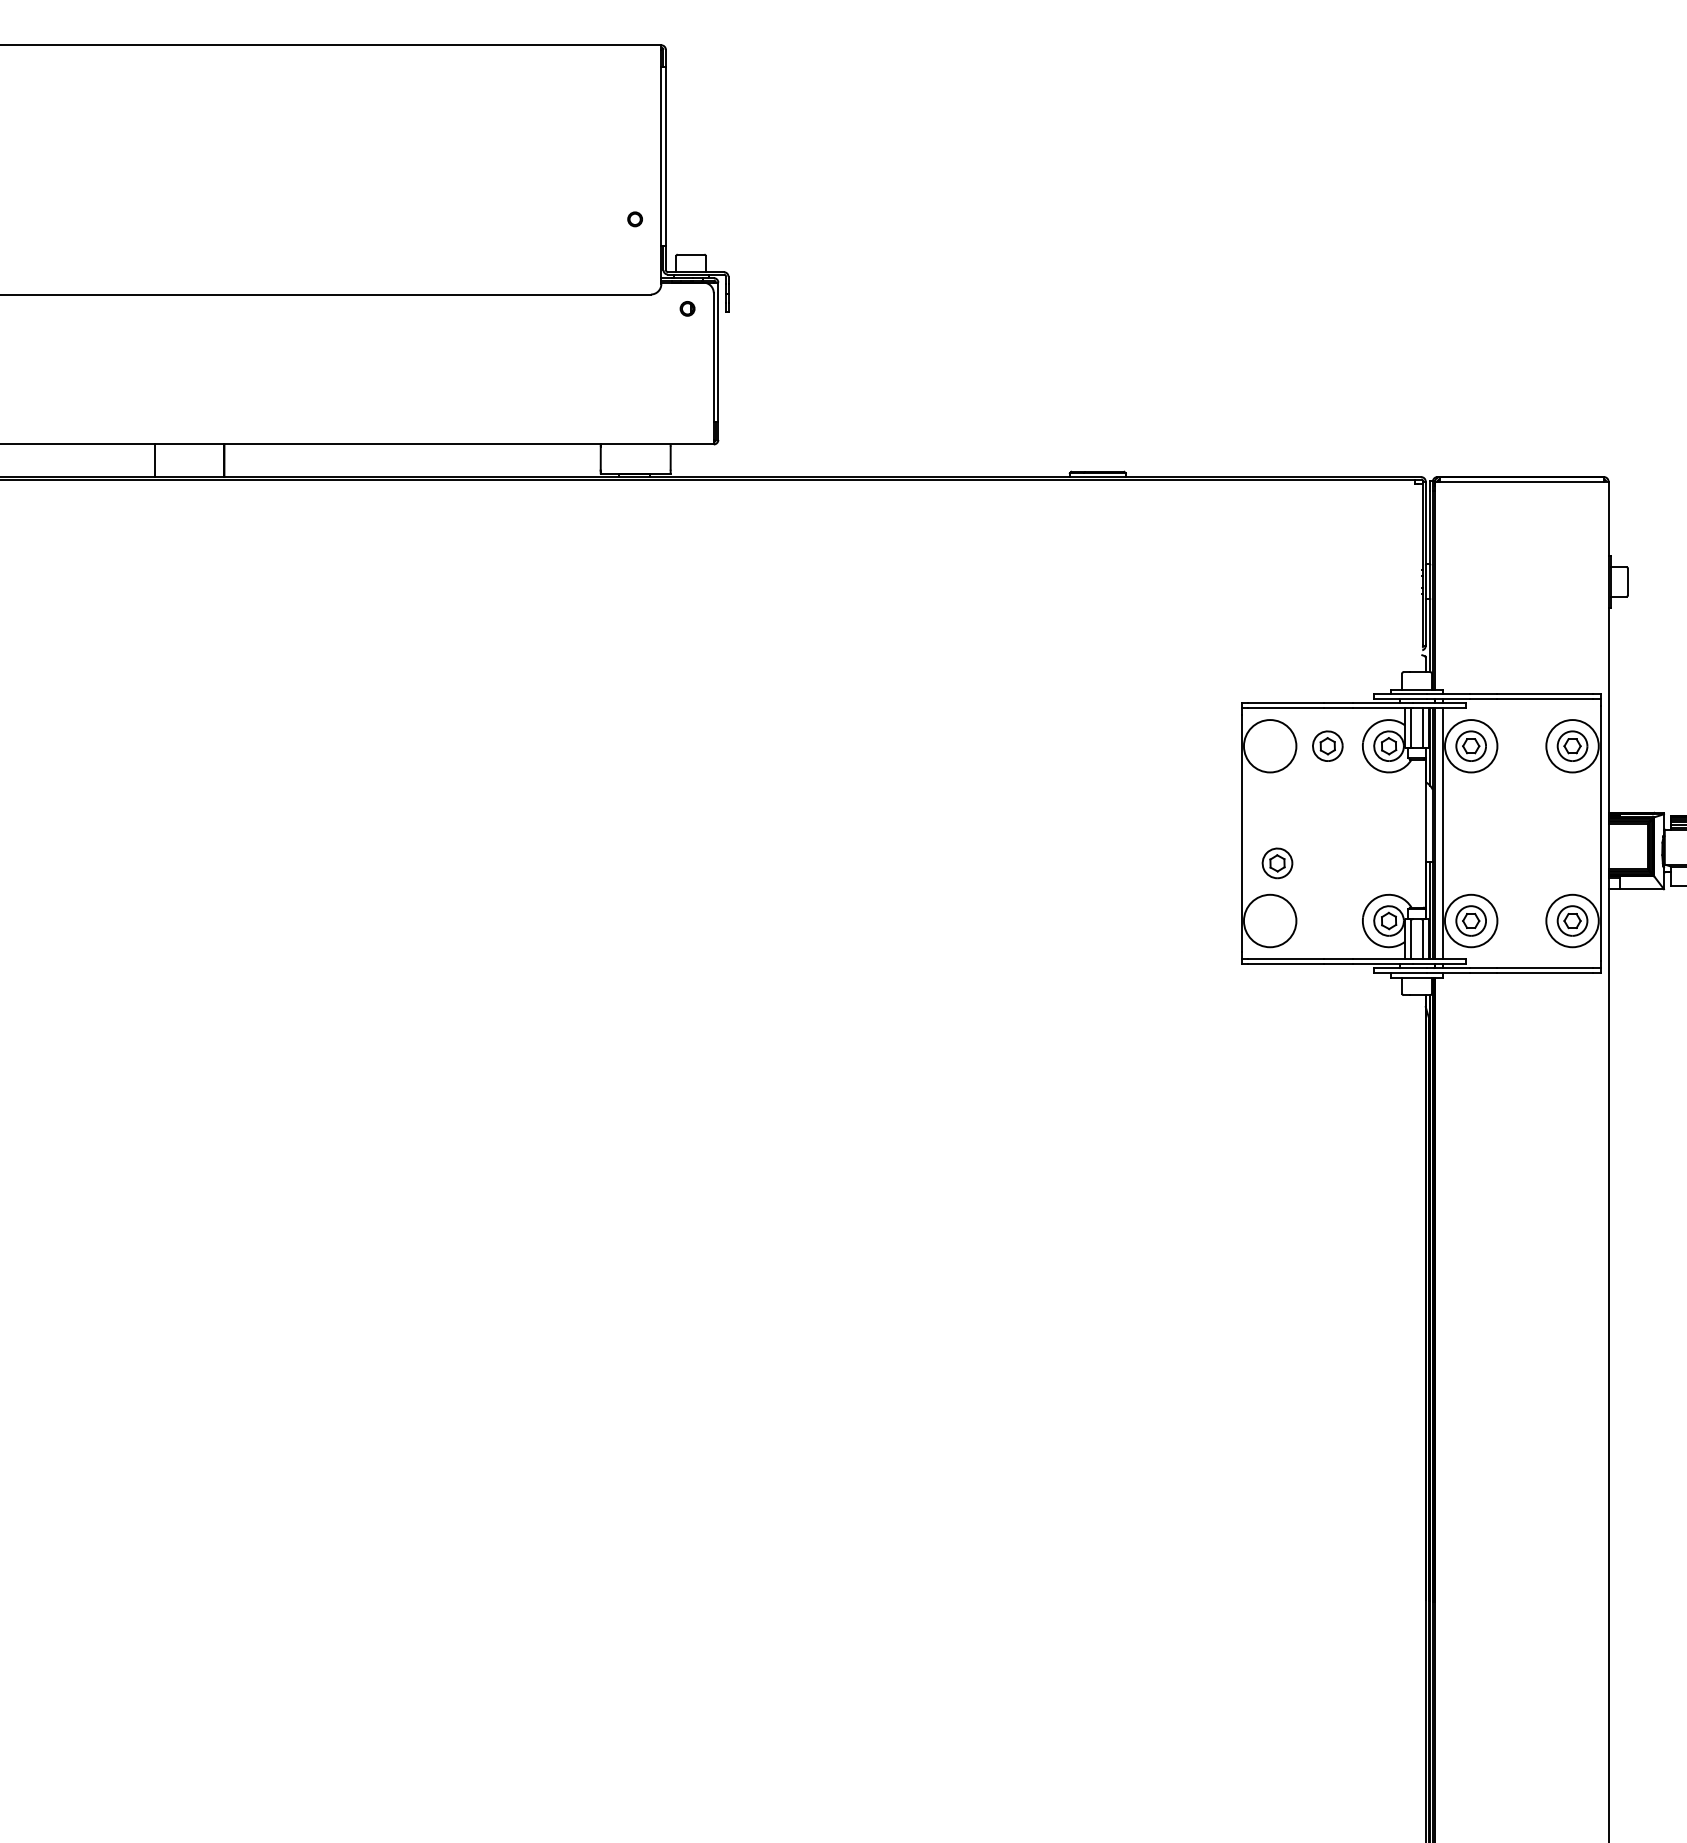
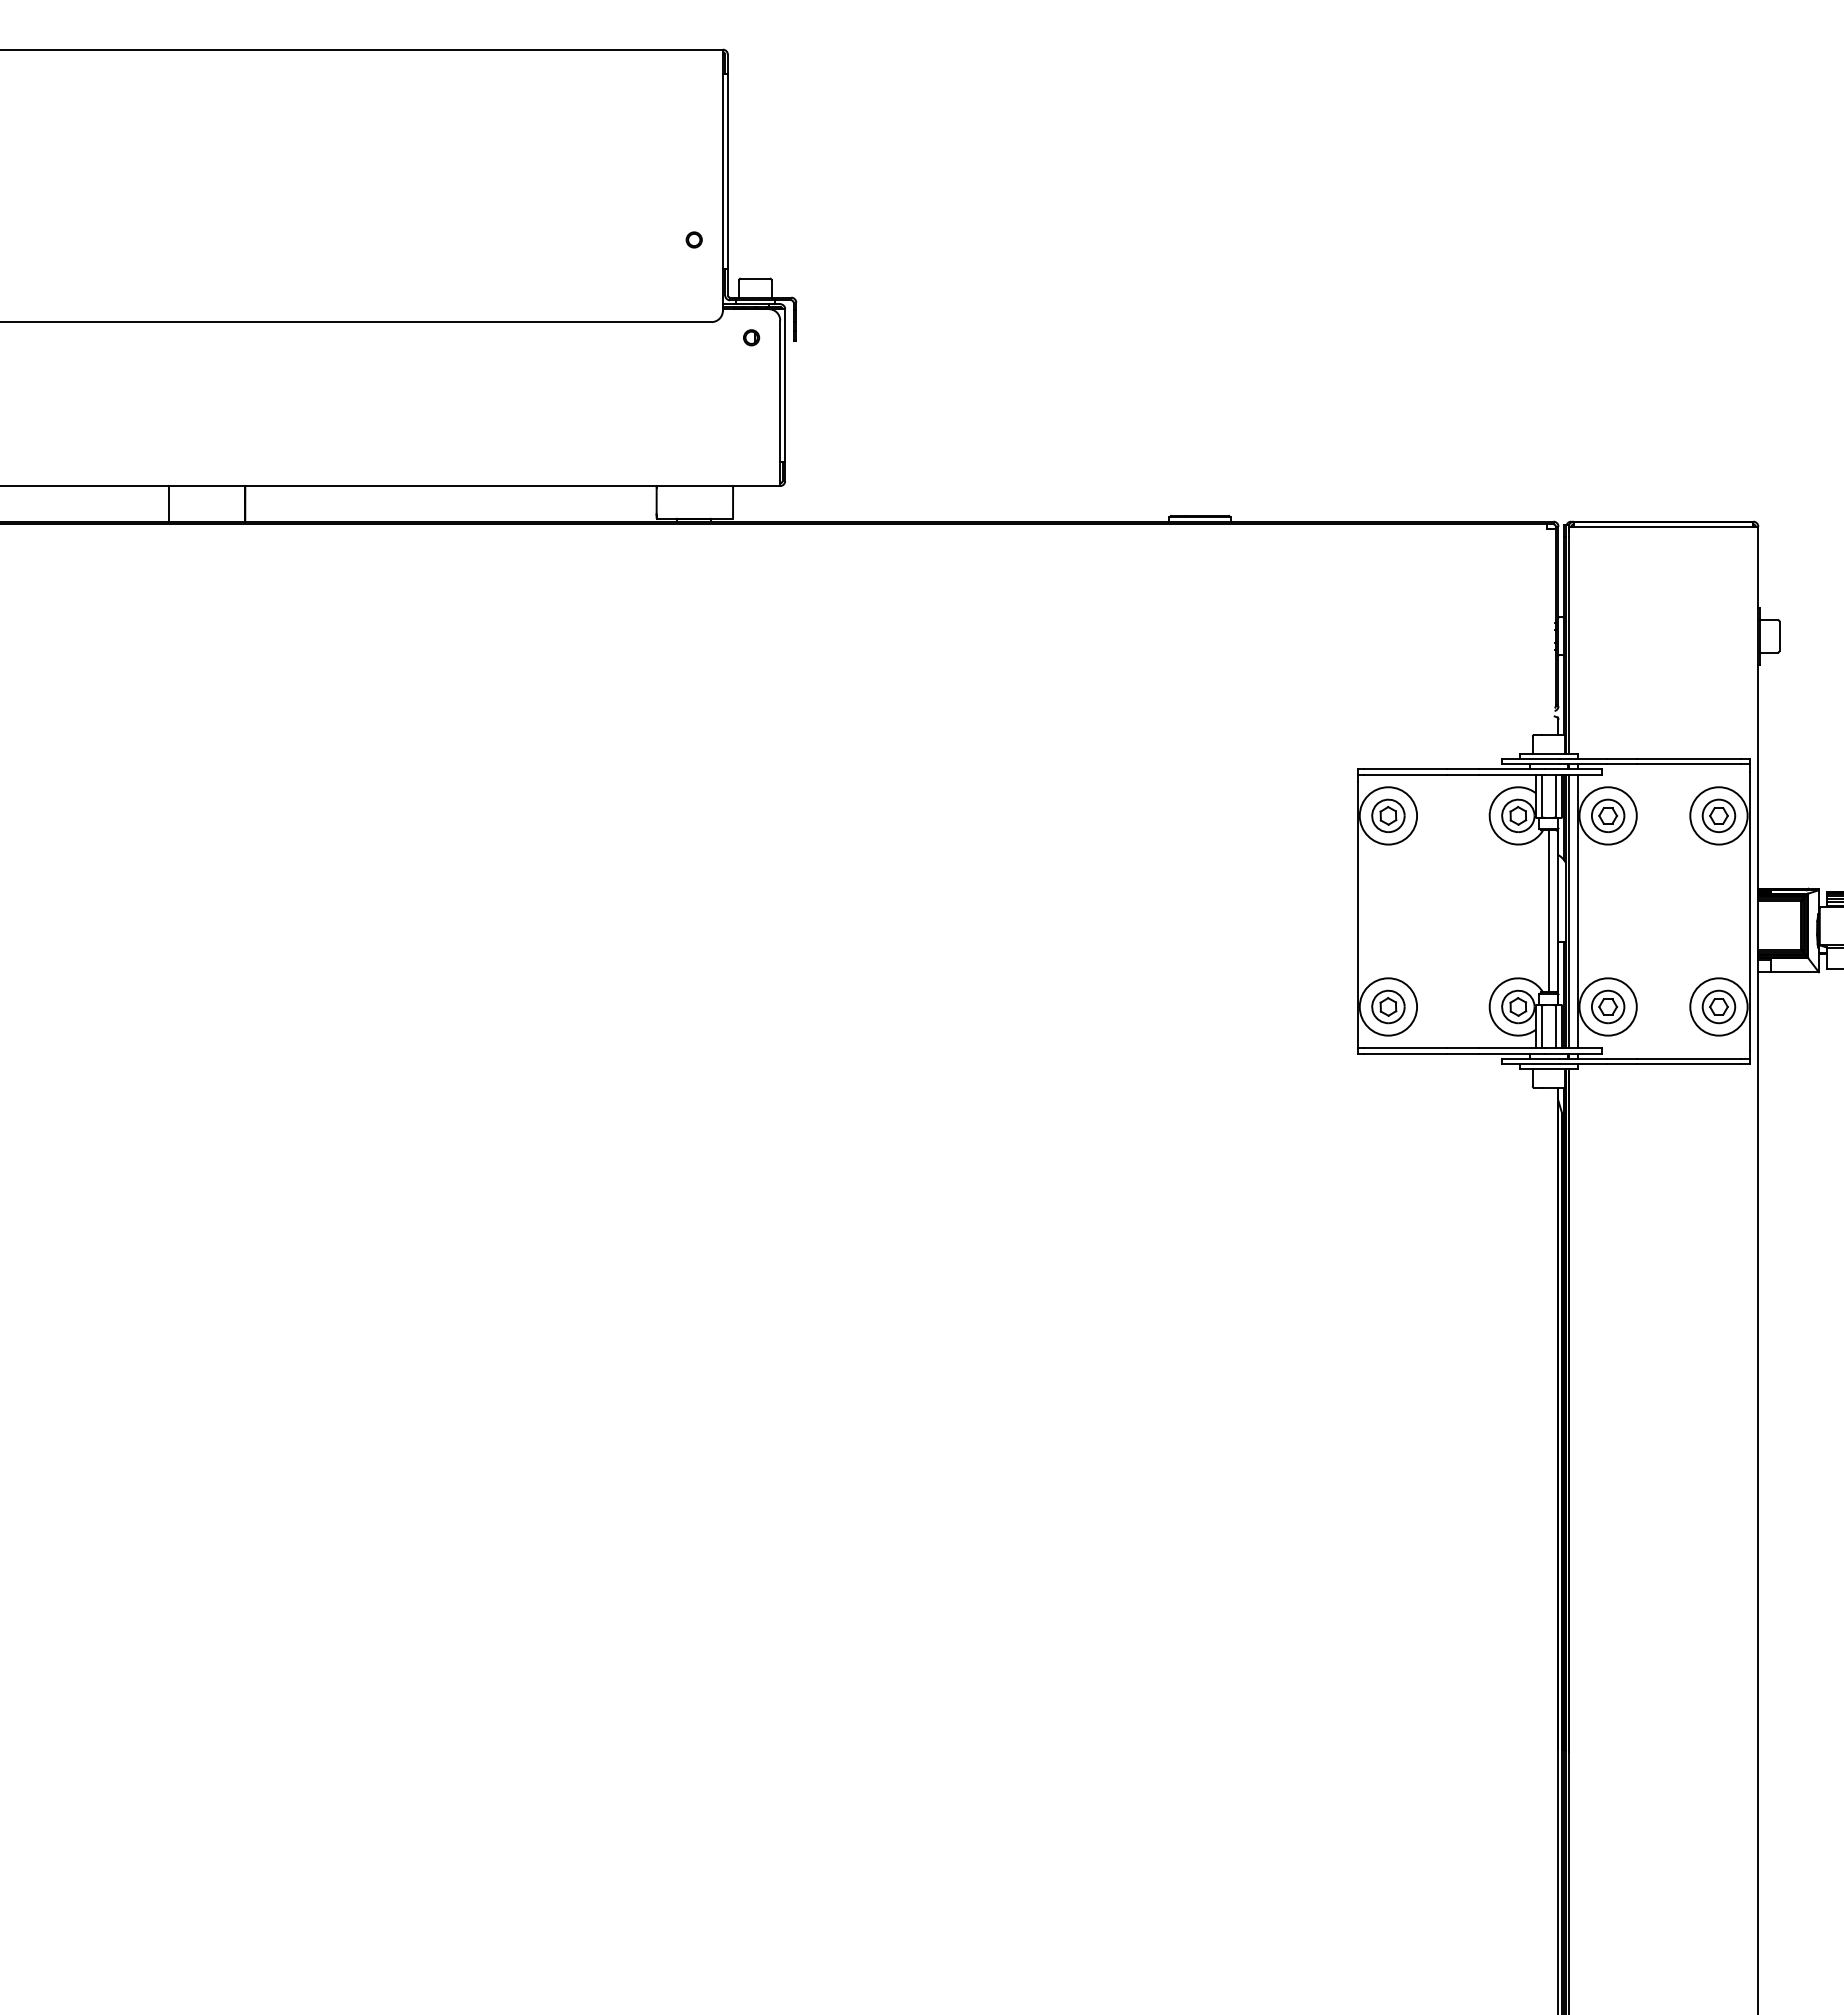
part: (1327, 745) -> (1388, 815), moved
line: (1416, 833) -> (1548, 911), added
part: (1277, 862) -> (1388, 1006), moved

